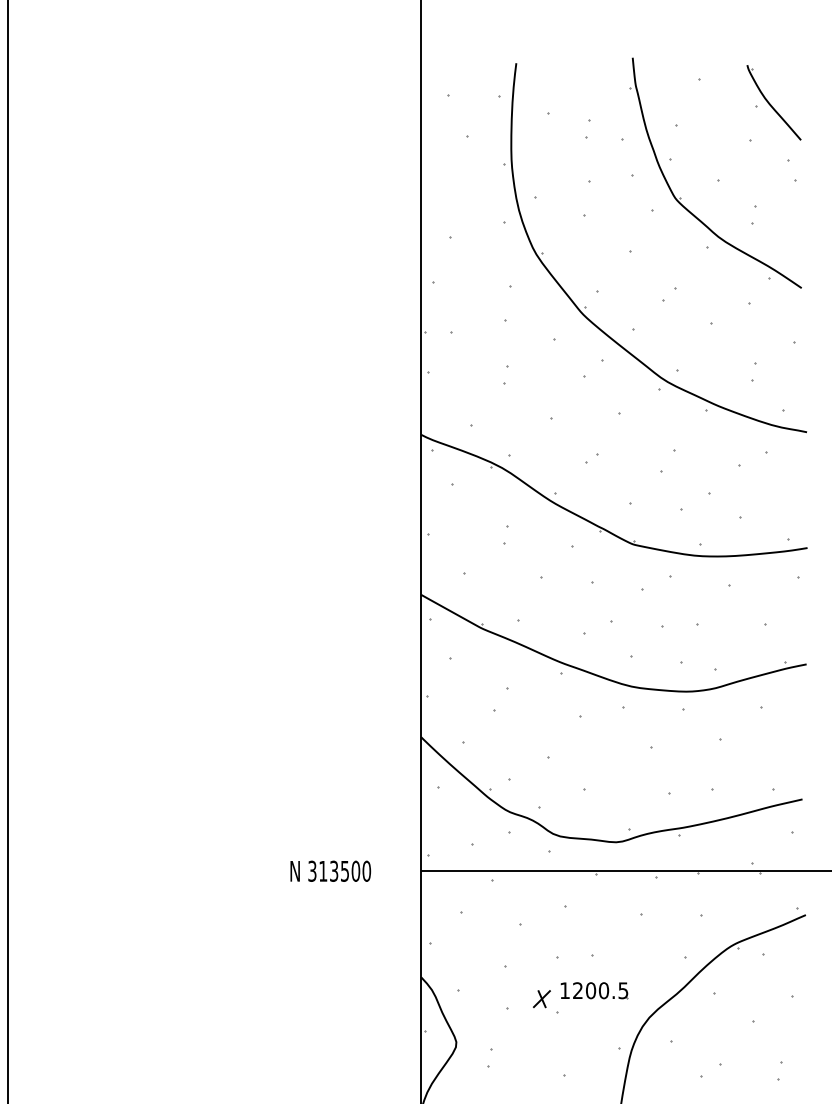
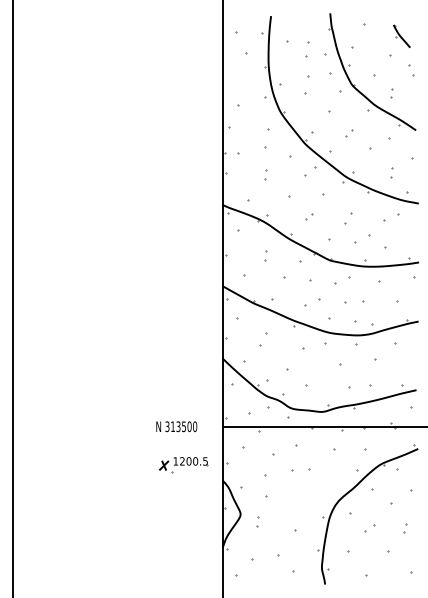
part: (772, 103) -> (401, 36), size x0.6
part: (587, 128) -> (307, 49), size x1.6
part: (580, 998) -> (183, 465), moved

